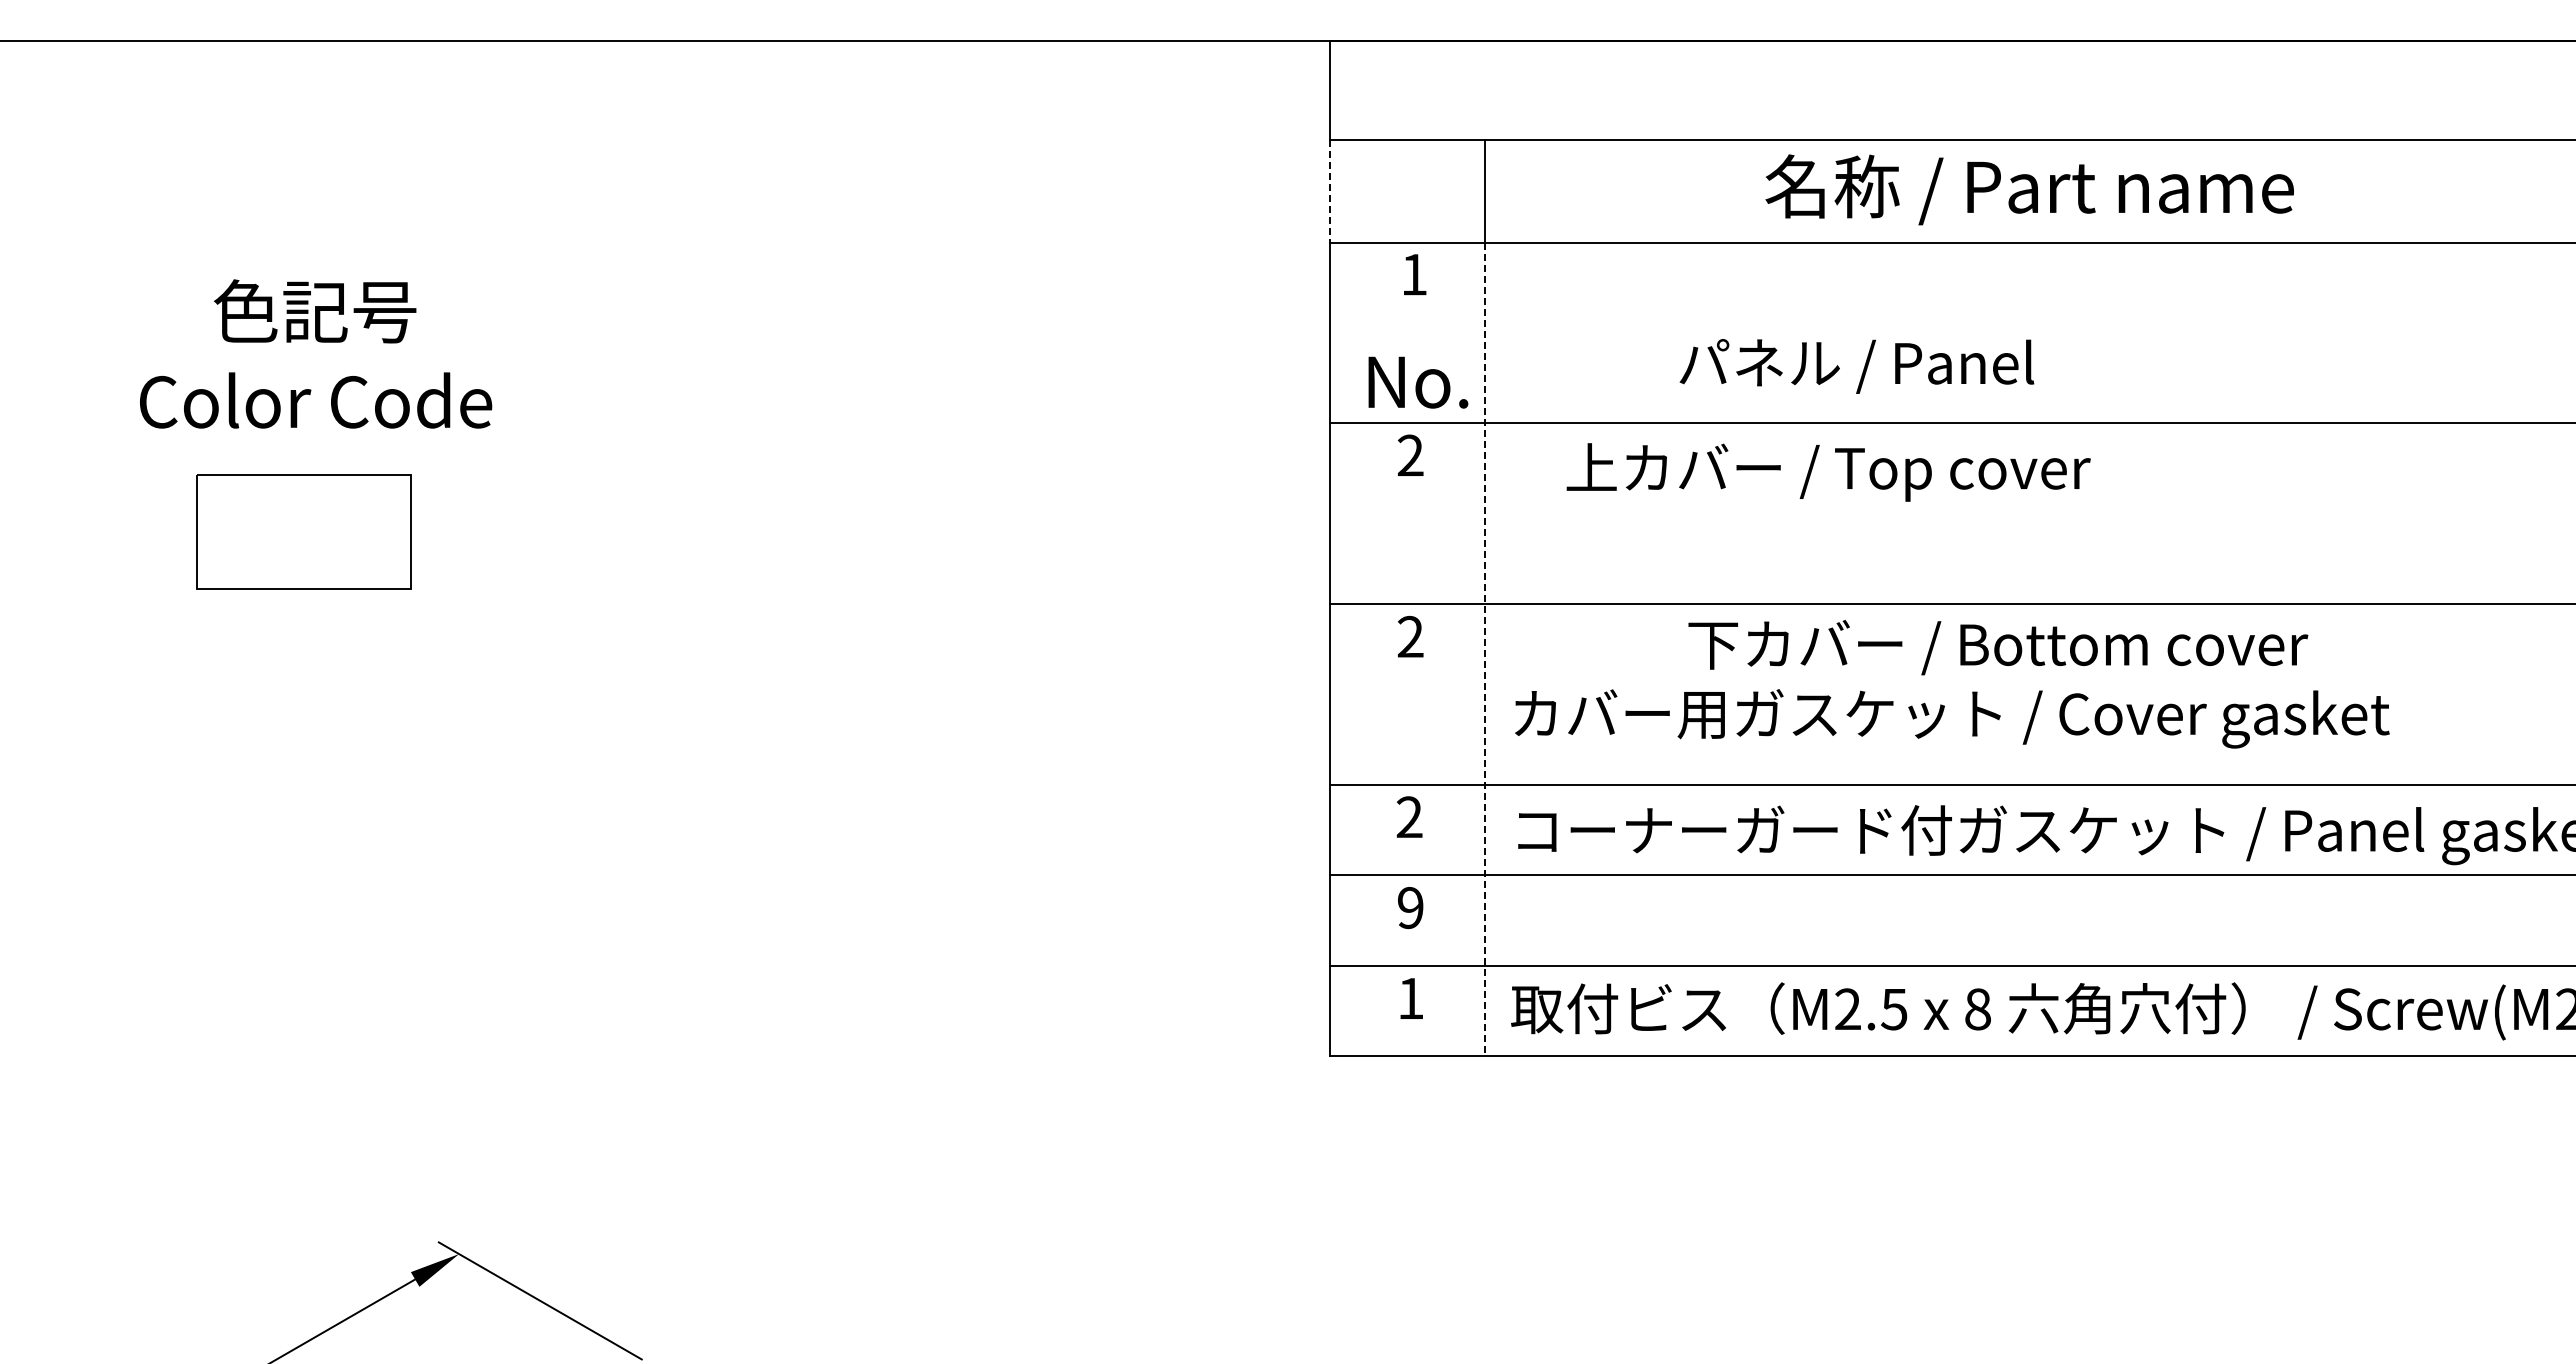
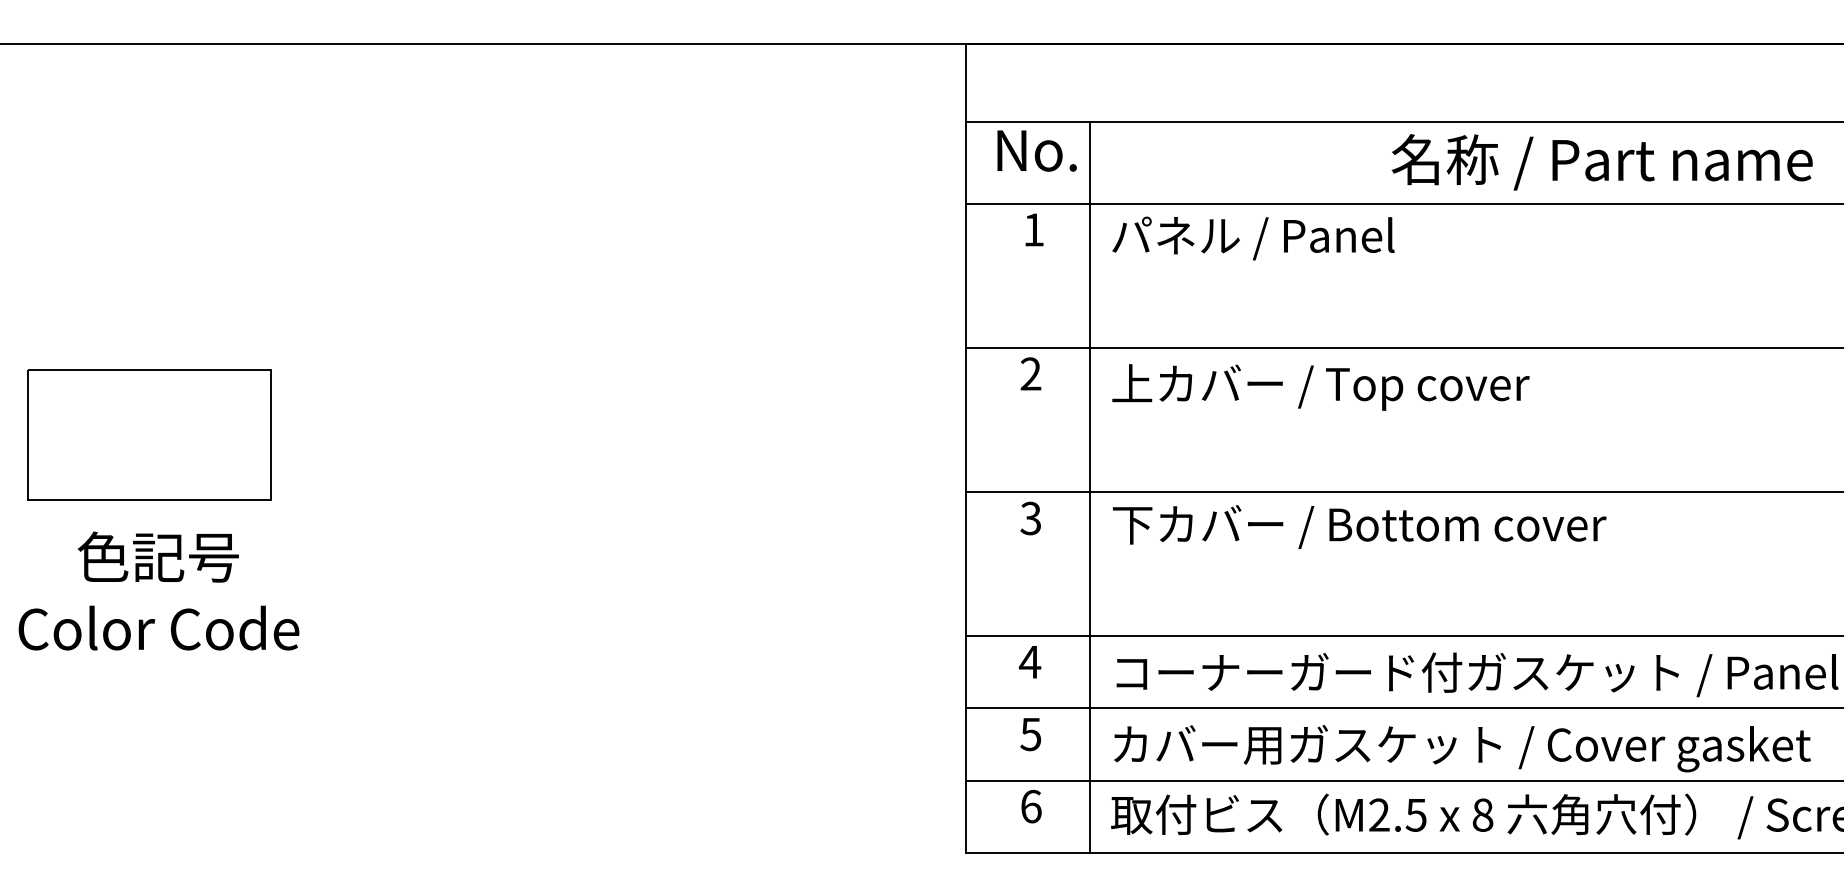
text: (2029, 189) -> (1602, 162), moved
line: (1329, 191) -> (966, 163), dashed -> solid
text: (316, 353) -> (159, 590), moved
text: (1856, 366) -> (1253, 238), moved
text: (1418, 382) -> (1037, 150), moved
text: (1828, 472) -> (1320, 387), moved
part: (303, 532) -> (149, 435), size x1.43
text: (1410, 637) -> (1030, 518), 2 -> 3
text: (1998, 647) -> (1359, 526), moved
line: (1485, 649) -> (1090, 528), dashed -> solid
text: (1952, 718) -> (1462, 748), moved
text: (1409, 816) -> (1030, 661), 2 -> 4
text: (1410, 908) -> (1030, 734), 9 -> 5
text: (1411, 998) -> (1031, 806), 1 -> 6

